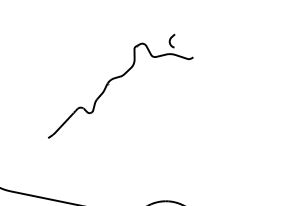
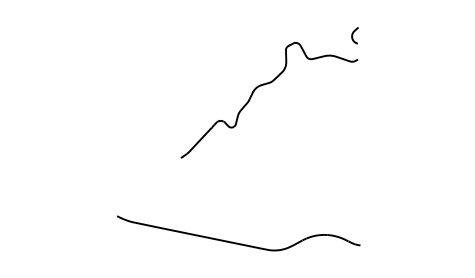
curve: (170, 40) -> (353, 35), moved

